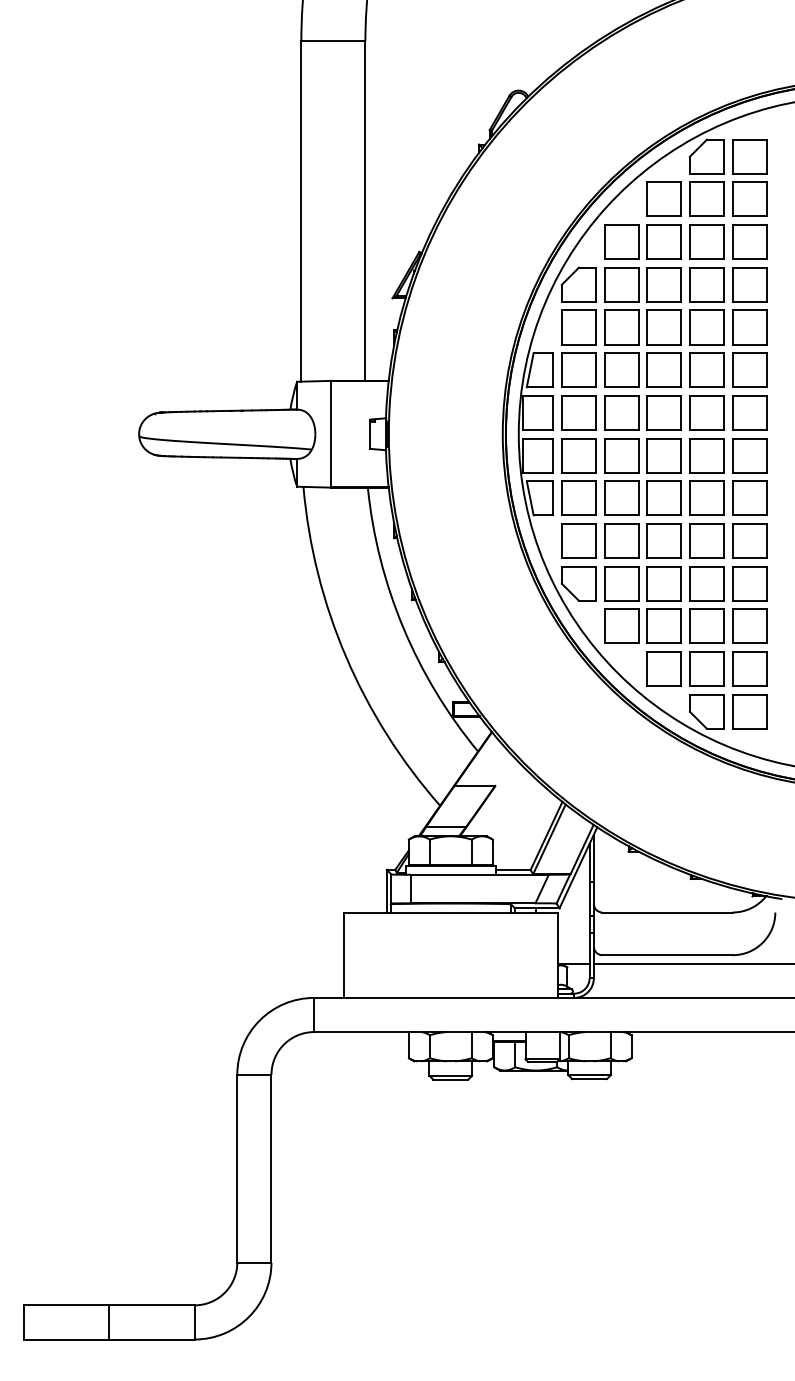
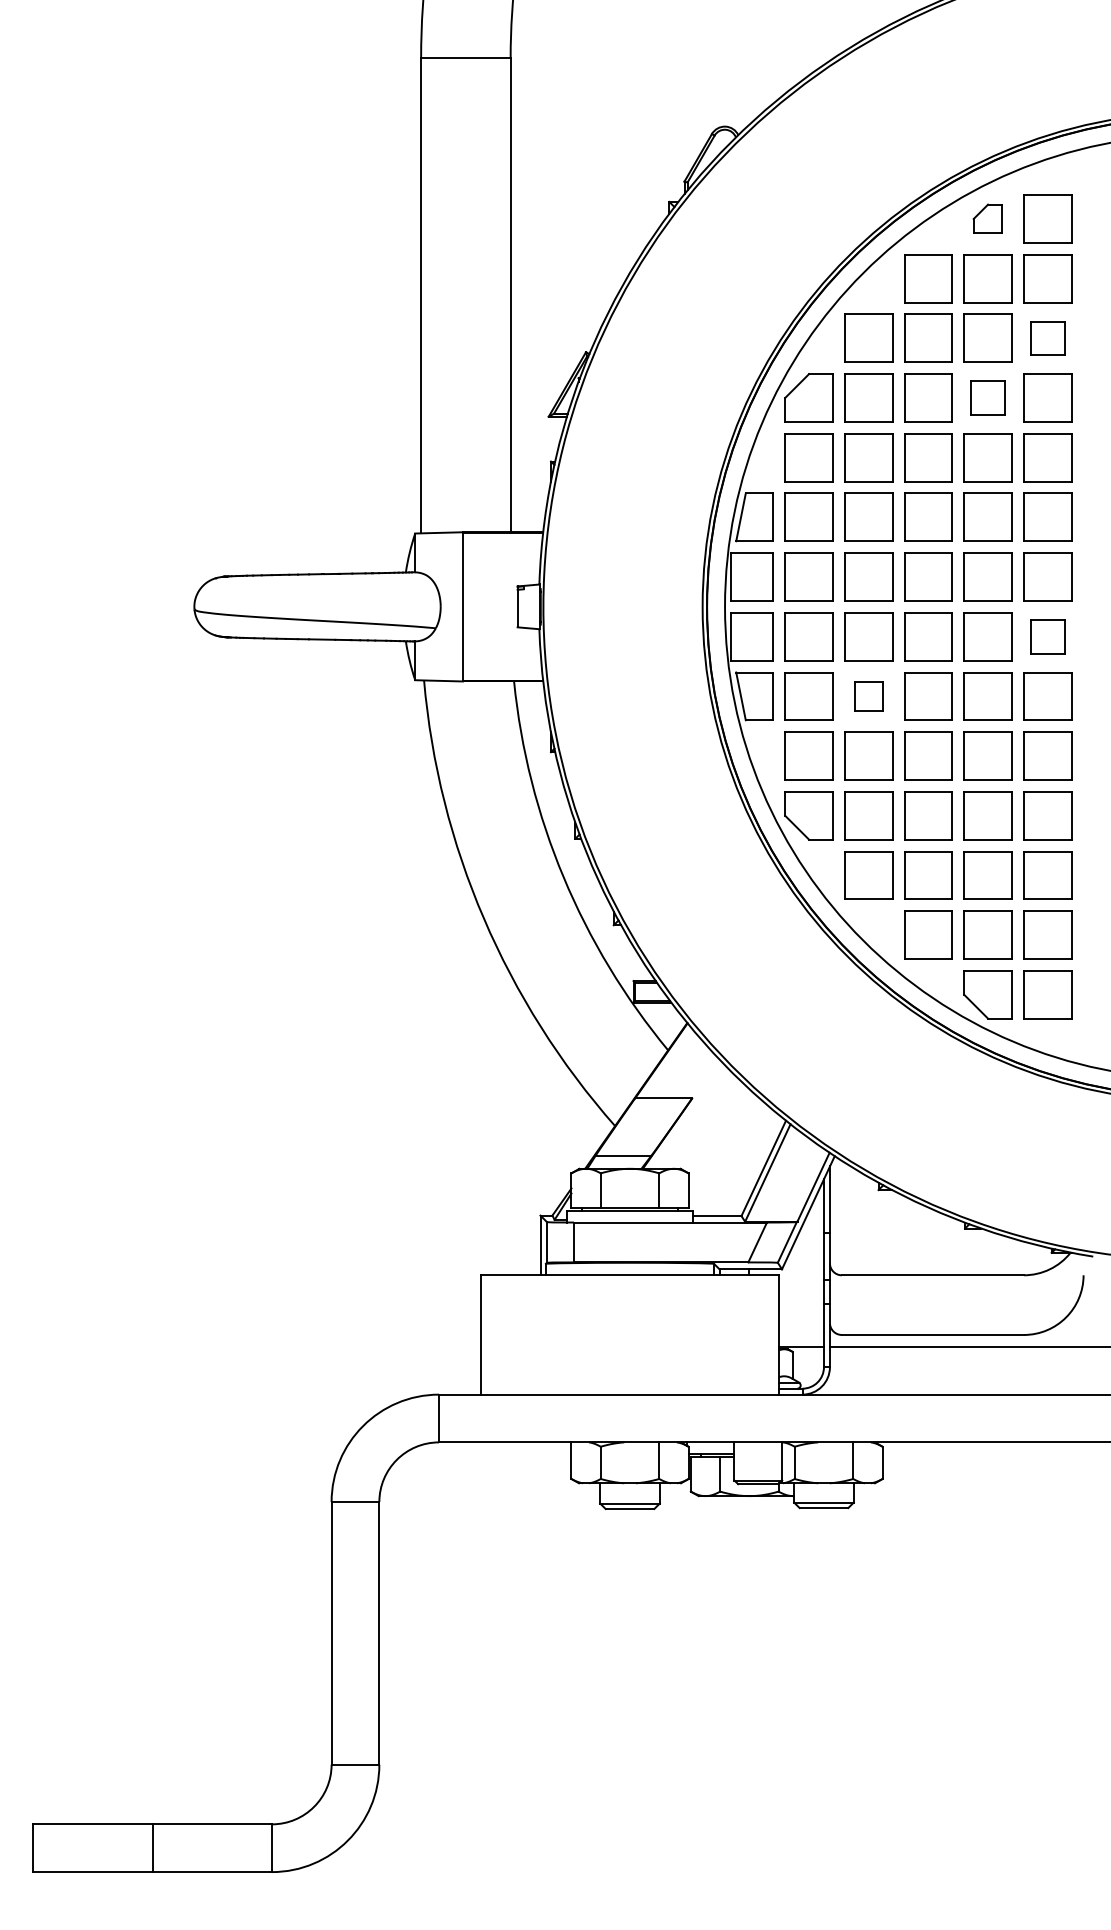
part: (706, 156) -> (987, 218), size x0.6
part: (749, 241) -> (1047, 337), size x0.7
part: (706, 284) -> (987, 397), size x0.7
part: (749, 455) -> (1047, 636), size x0.7
part: (621, 498) -> (868, 696), size x0.6

